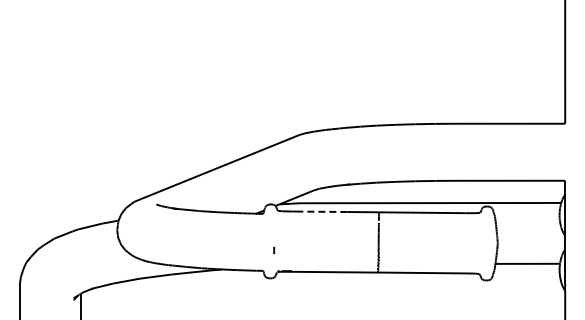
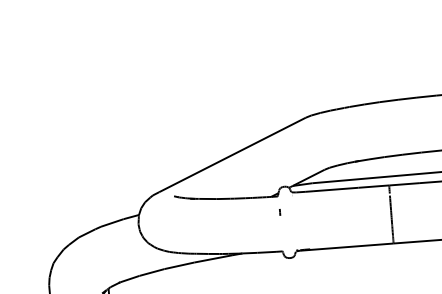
line: (323, 211) -> (335, 189), dashed -> solid
part: (274, 249) -> (280, 211), moved

